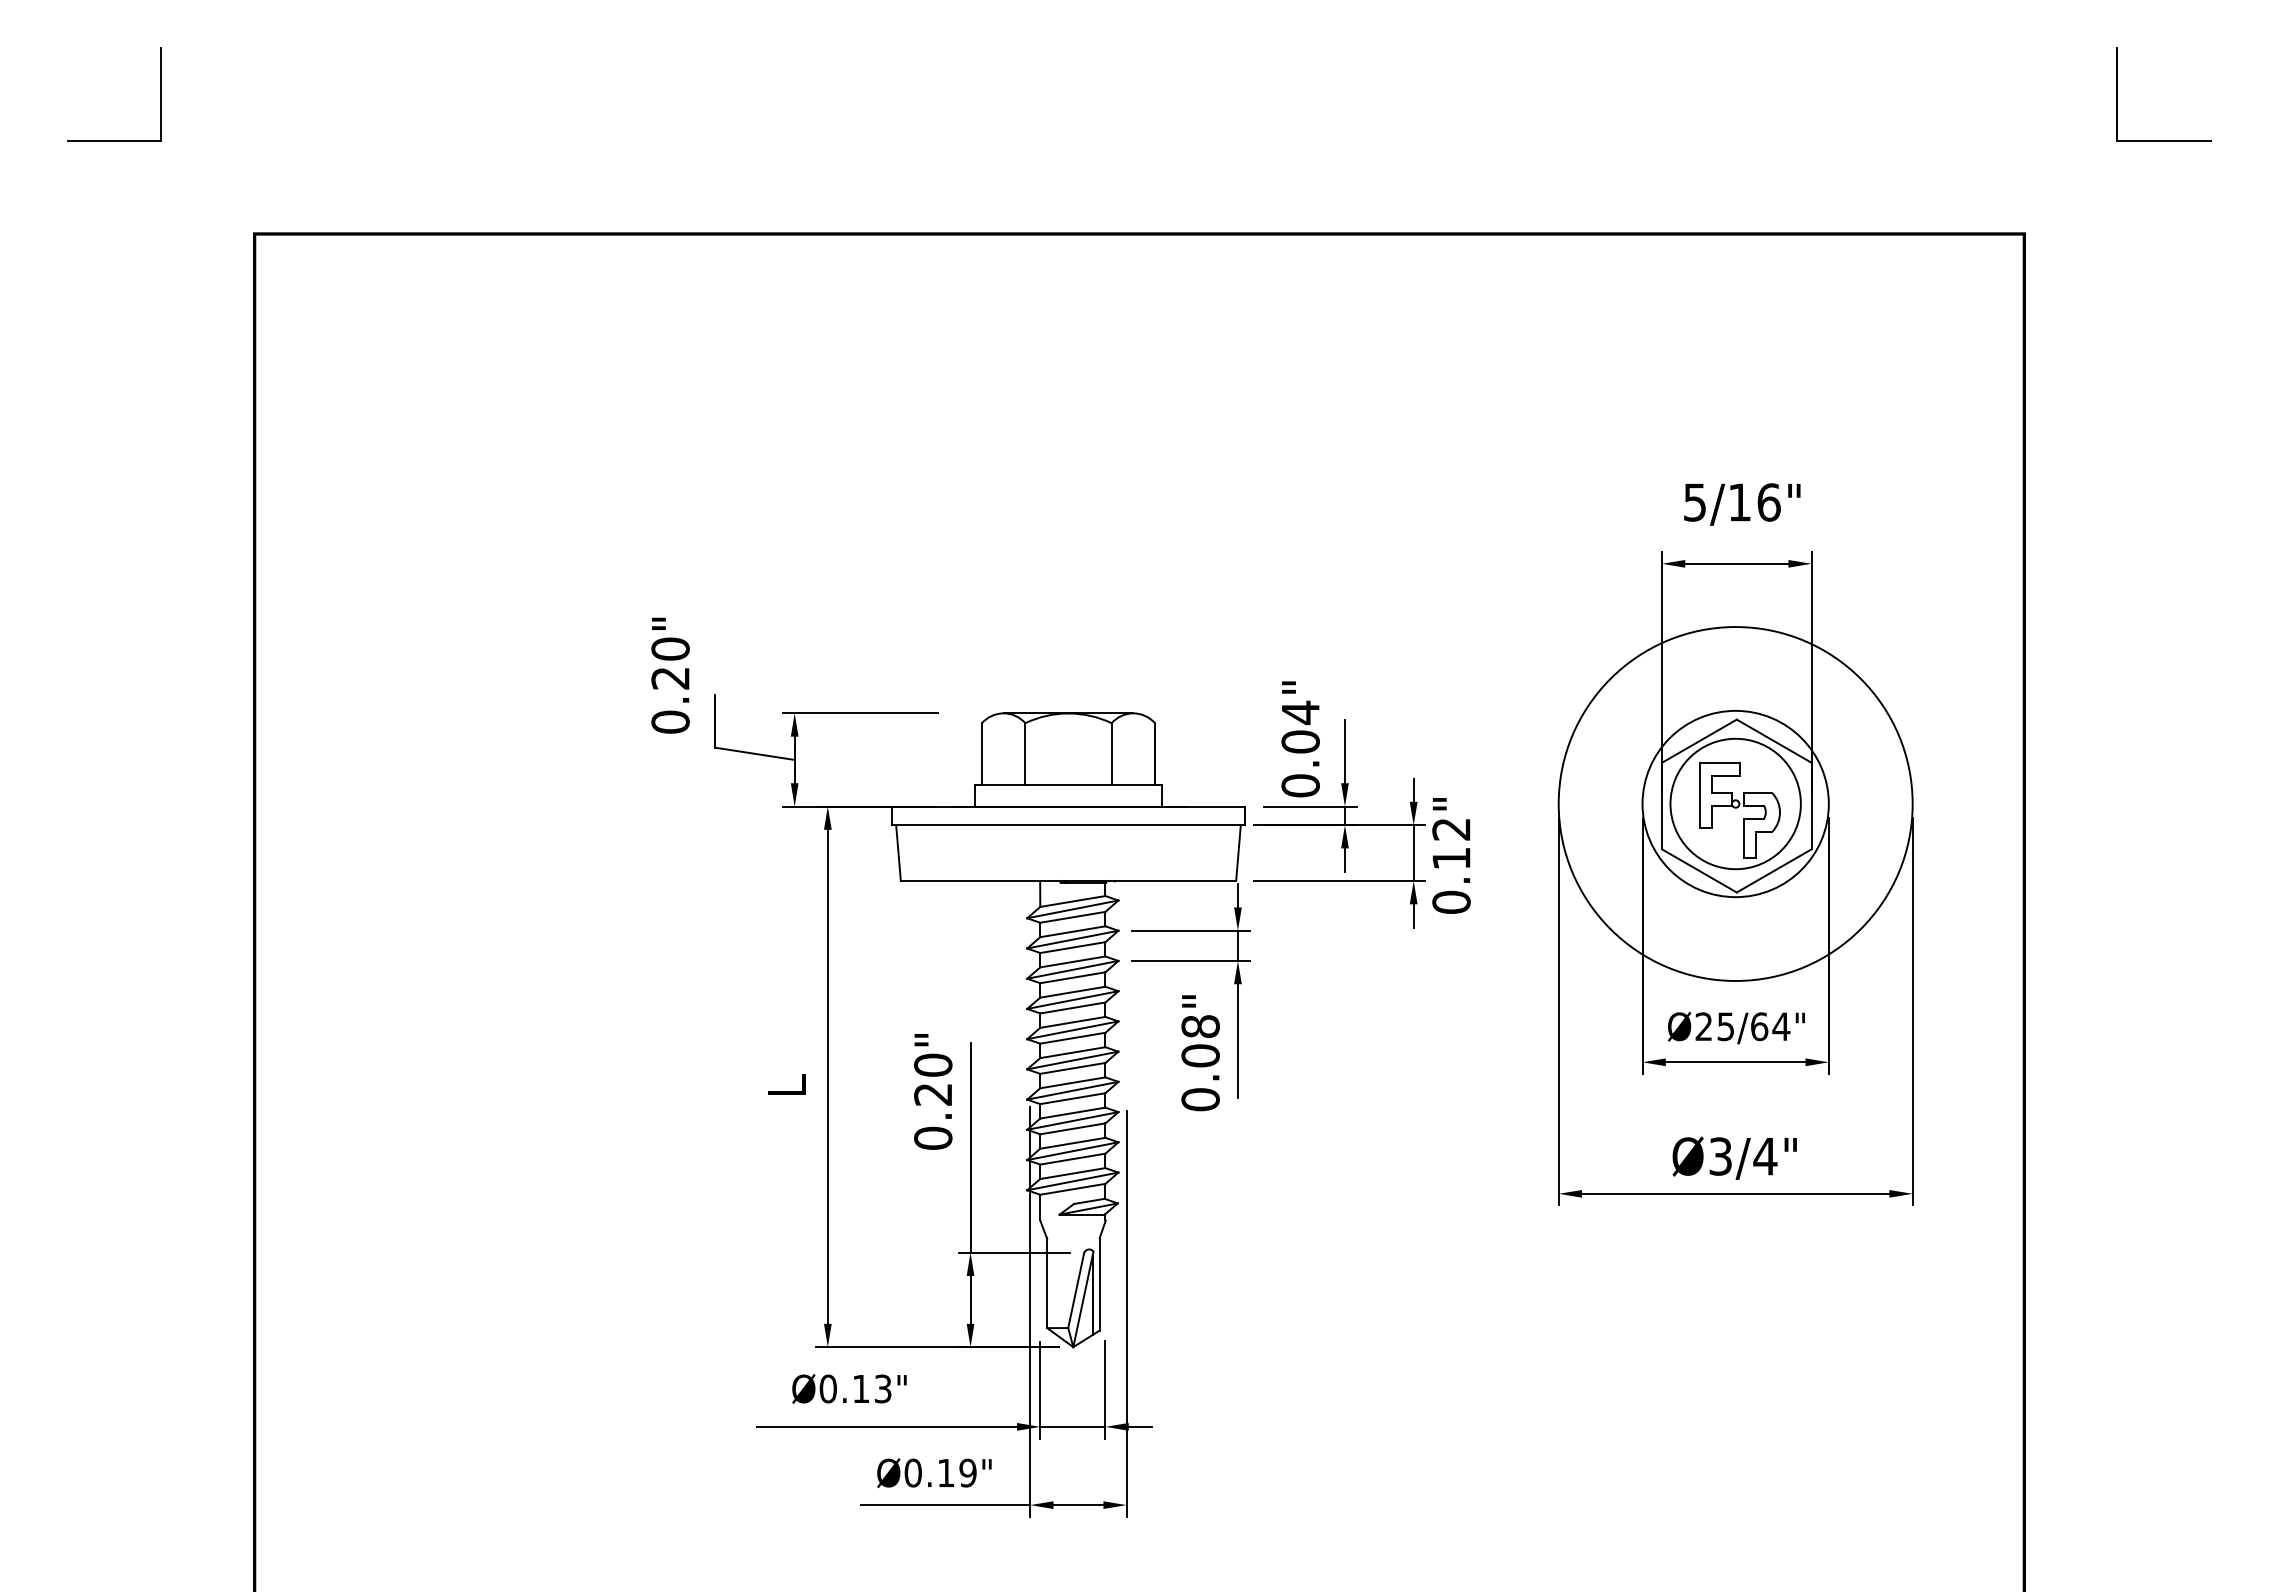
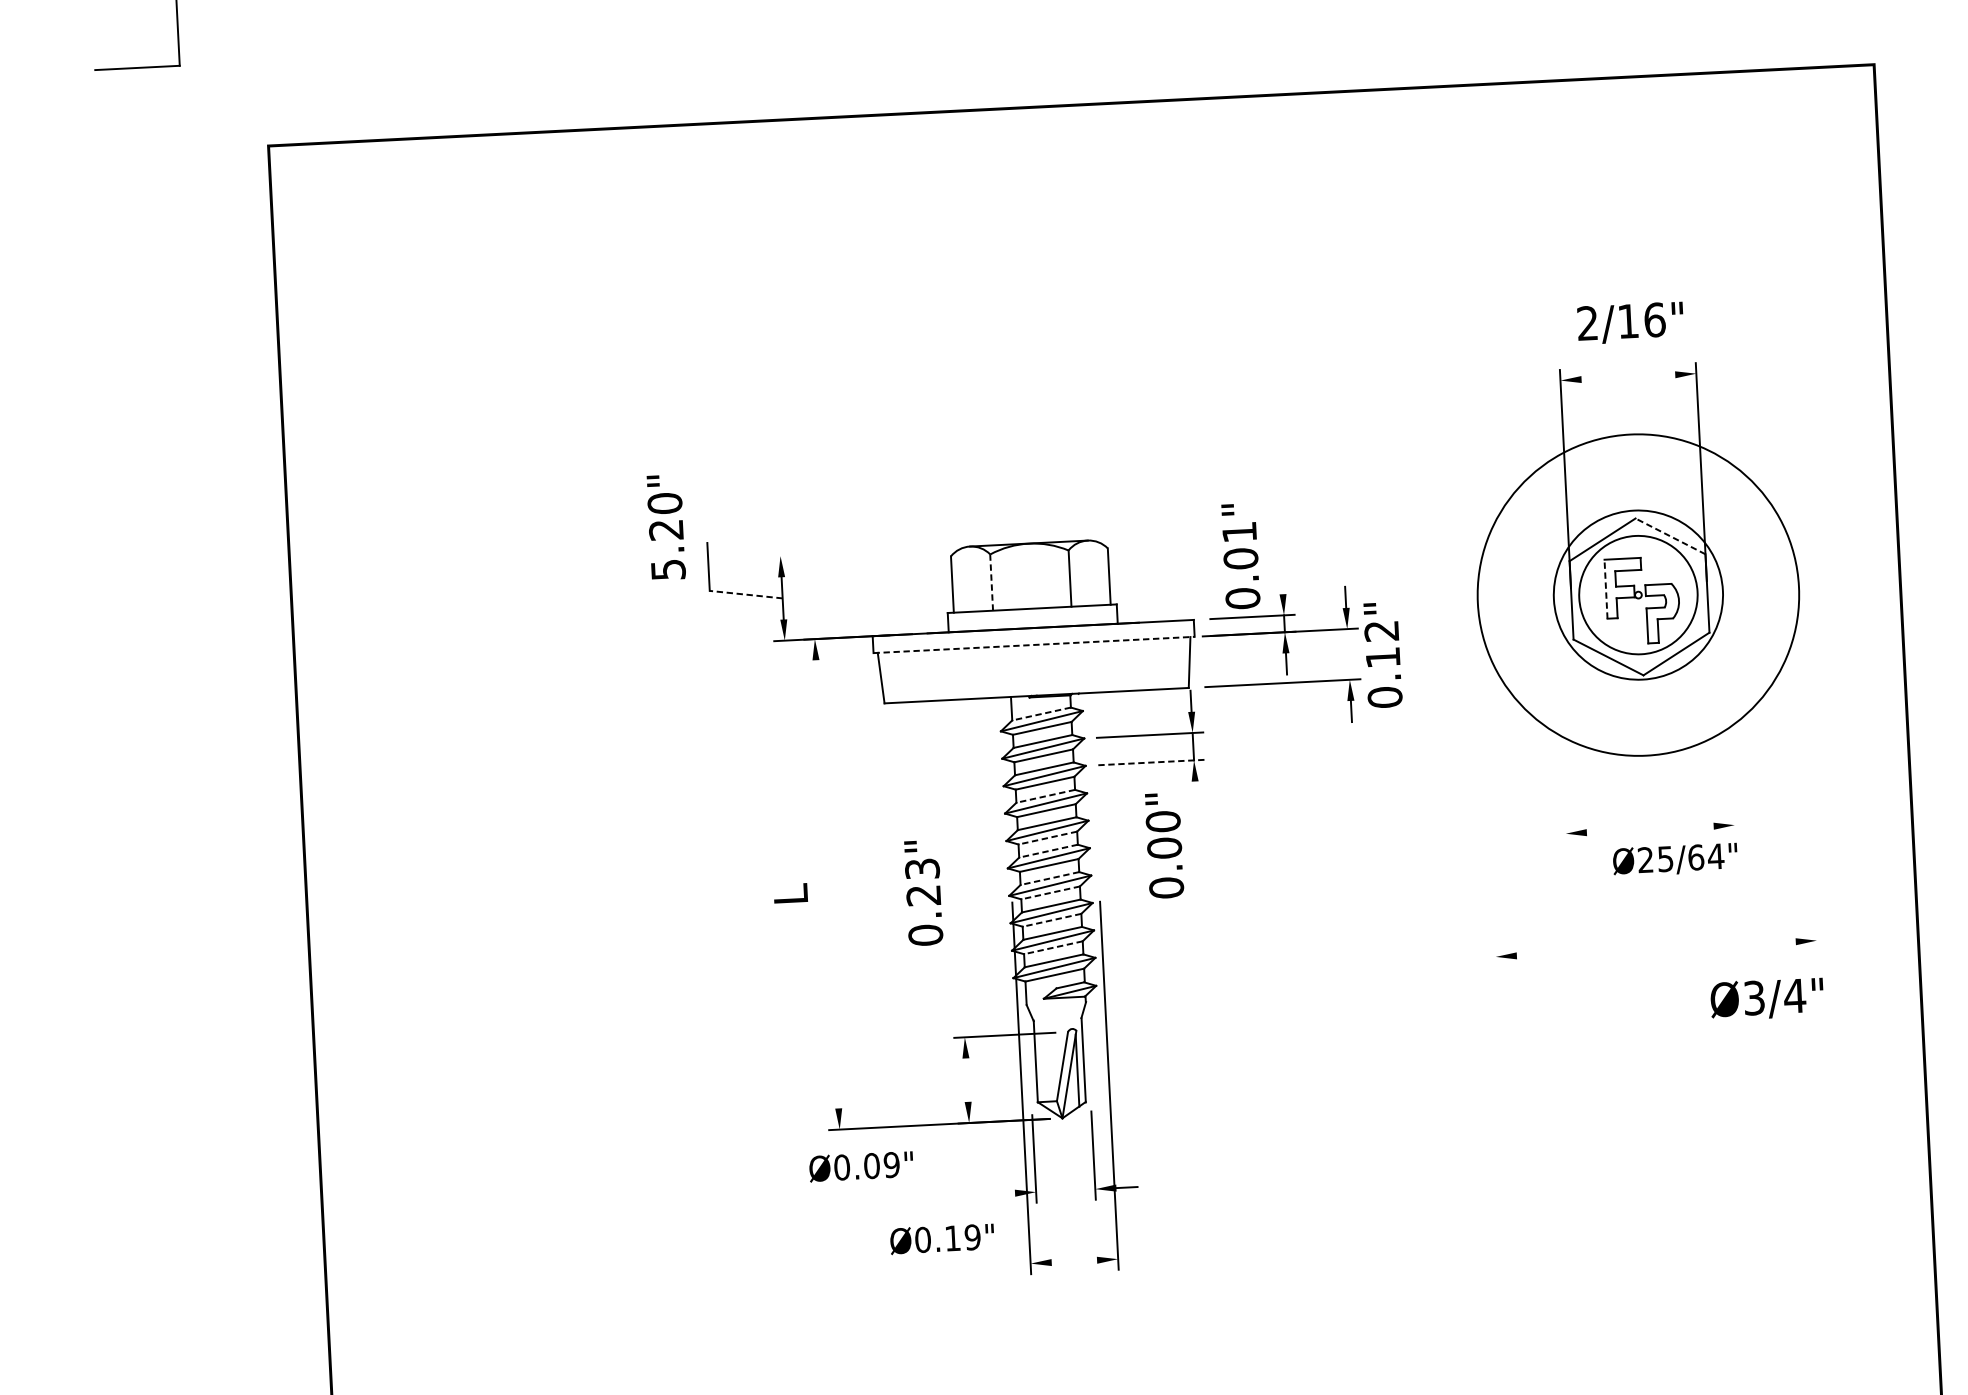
text: (1694, 502) -> (1587, 323), 5/16" -> 2/16"
line: (1736, 563) -> (1628, 376), removed
text: (1300, 712) -> (1239, 532), 0.04" -> 0.01"
line: (860, 713) -> (840, 553), removed
text: (670, 721) -> (668, 569), 0.20" -> 5.20"
line: (1773, 740) -> (1669, 535), solid -> dashed
line: (1344, 751) -> (1281, 565), removed
line: (754, 753) -> (745, 594), solid -> dashed
line: (1025, 754) -> (991, 582), solid -> dashed
line: (1700, 795) -> (1606, 589), solid -> dashed
line: (1068, 825) -> (1034, 645), solid -> dashed
line: (1413, 853) -> (1348, 654), removed
line: (1072, 901) -> (1041, 714), solid -> dashed
line: (1642, 945) -> (1560, 727), removed
line: (1828, 945) -> (1729, 719), removed
line: (1190, 960) -> (1151, 762), solid -> dashed
line: (1072, 992) -> (1045, 796), solid -> dashed
line: (1558, 1011) -> (1487, 791), removed
line: (1912, 1011) -> (1808, 775), removed
text: (1200, 1026) -> (1163, 821), 0.08" -> 0.00"
text: (1736, 1027) -> (1675, 859), moved
line: (1072, 1038) -> (1047, 838), solid -> dashed
line: (1237, 1040) -> (1197, 832), removed
line: (1072, 1052) -> (1048, 851), solid -> dashed
line: (1735, 1062) -> (1650, 829), removed
text: (933, 1064) -> (922, 868), 0.20" -> 0.23"
line: (827, 1076) -> (827, 884), removed
line: (1072, 1082) -> (1049, 878), solid -> dashed
line: (1072, 1098) -> (1050, 892), solid -> dashed
line: (1072, 1128) -> (1051, 919), solid -> dashed
line: (970, 1147) -> (960, 941), removed
text: (1734, 1157) -> (1766, 998), moved
line: (1072, 1159) -> (1053, 948), solid -> dashed
line: (1735, 1193) -> (1656, 948), removed
line: (970, 1299) -> (966, 1079), removed
text: (871, 1388) -> (881, 1165), Ø0.13" -> Ø0.09"
line: (886, 1426) -> (896, 1198), removed
line: (1072, 1426) -> (1065, 1190), removed
line: (945, 1505) -> (953, 1267), removed
line: (1078, 1505) -> (1074, 1261), removed

